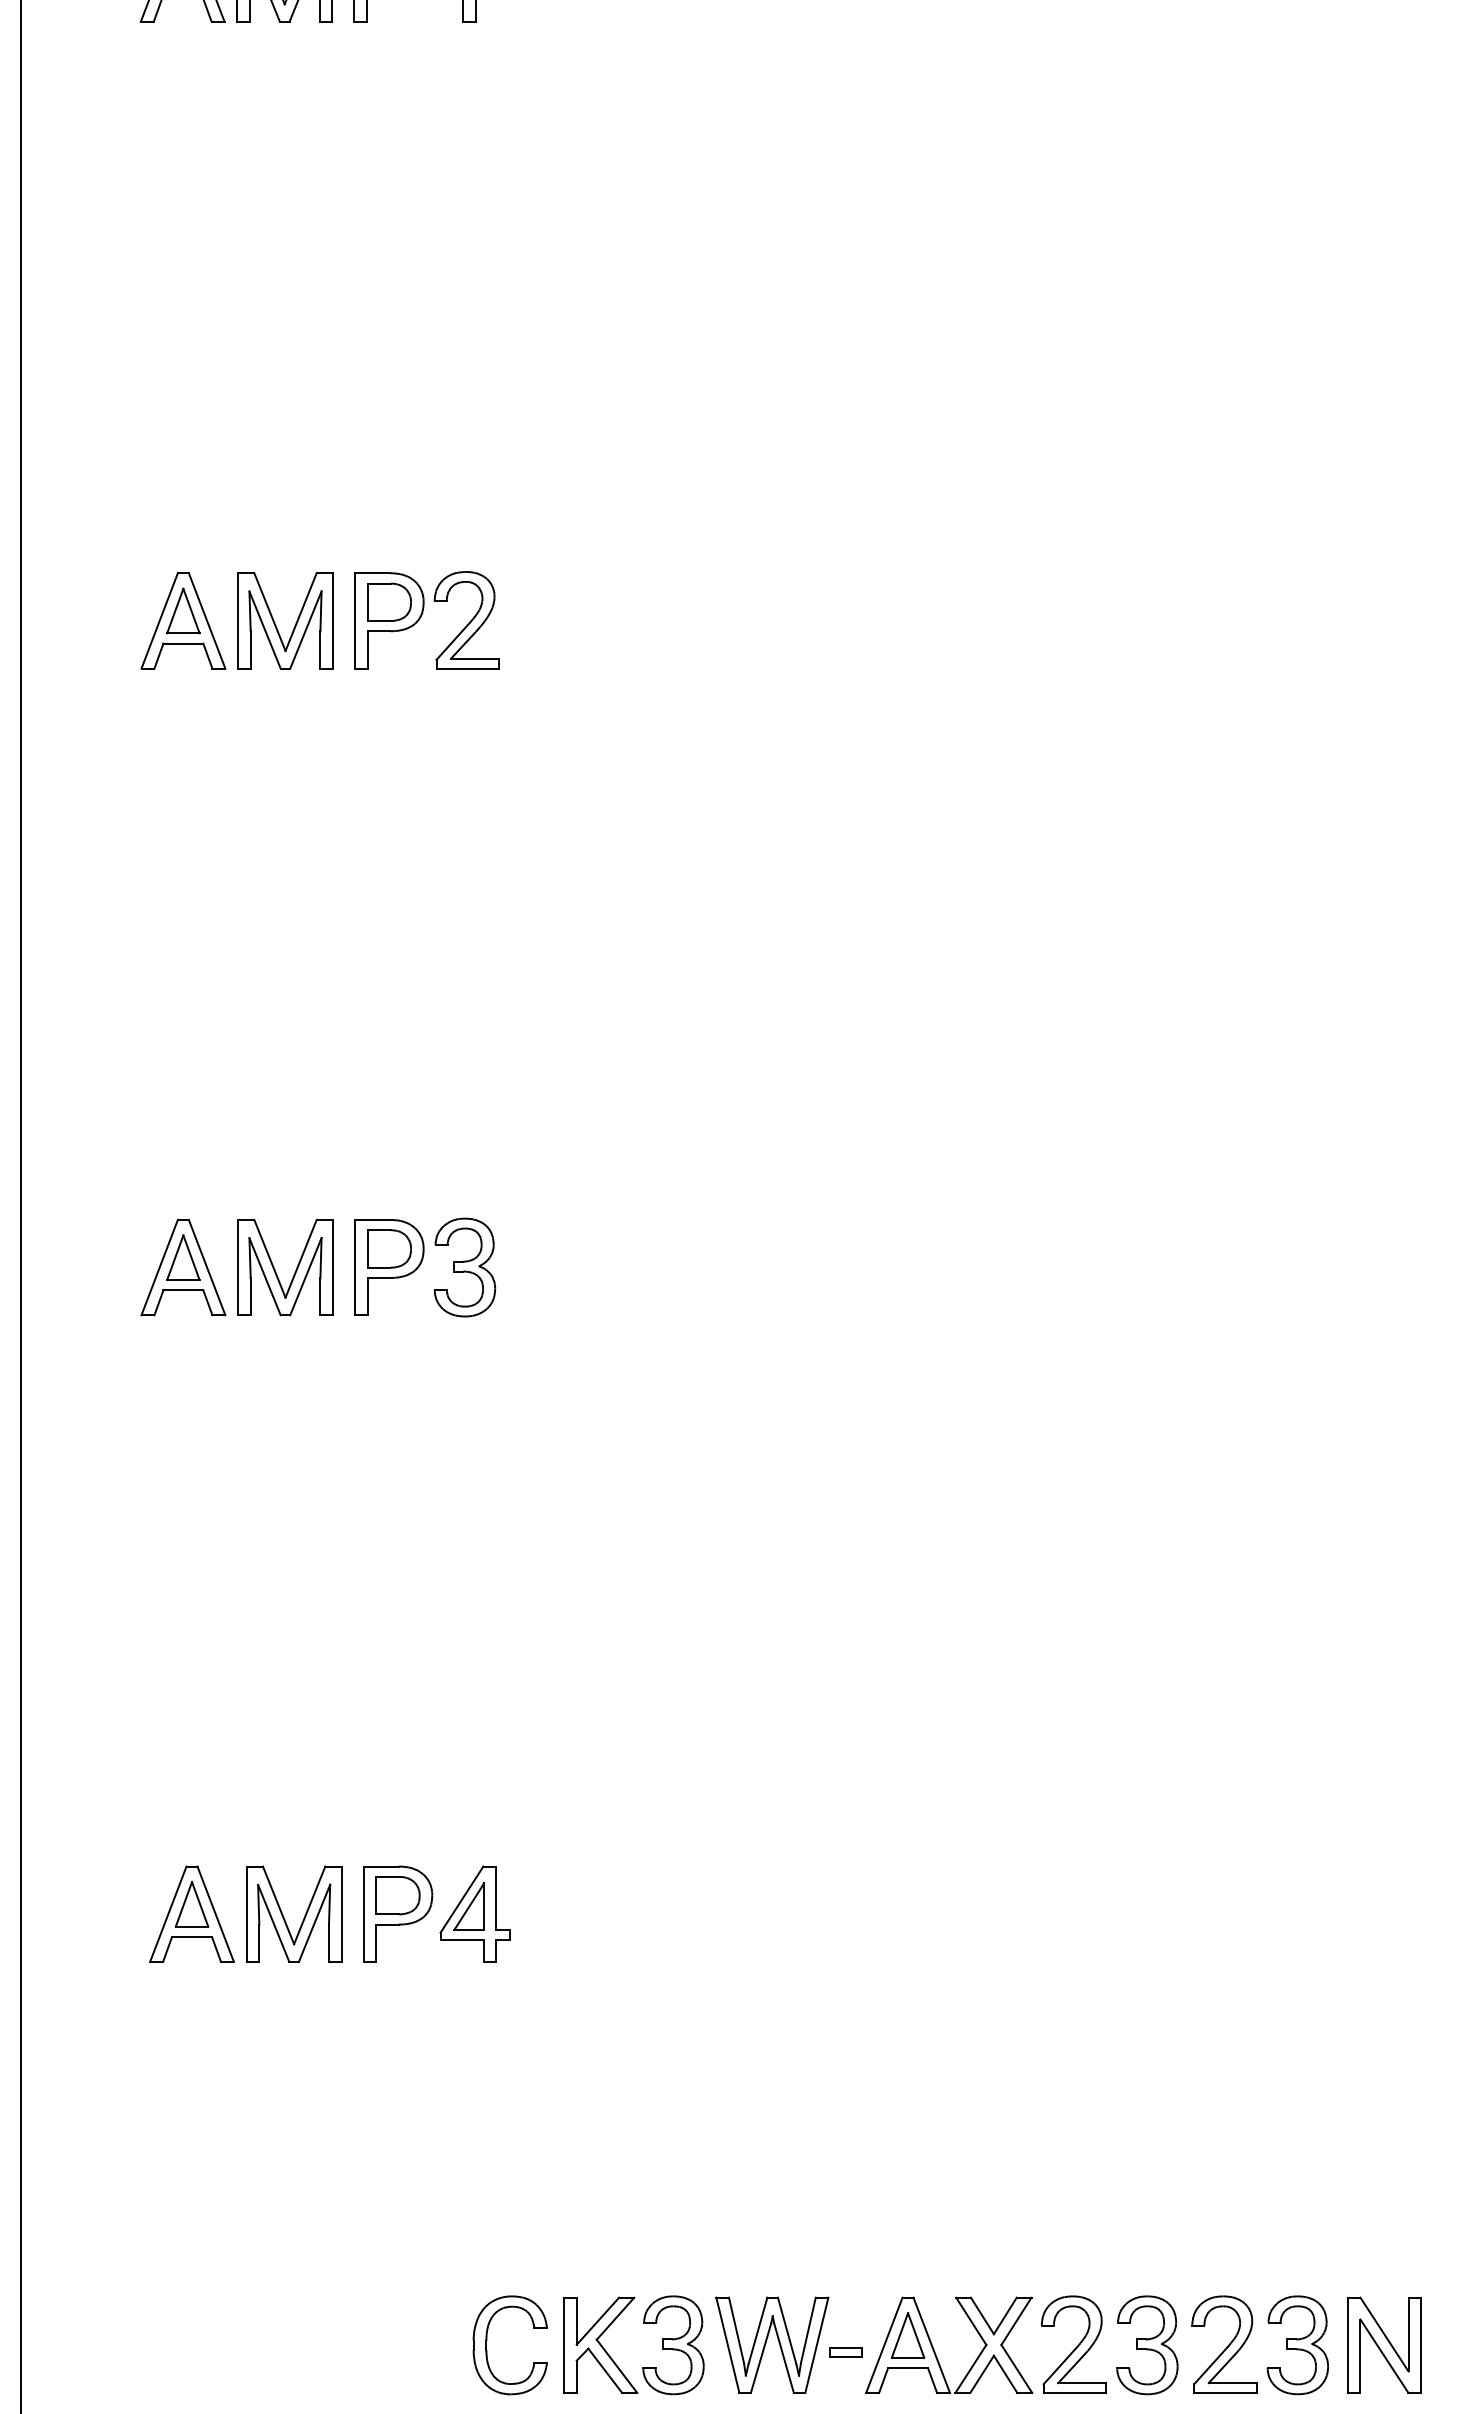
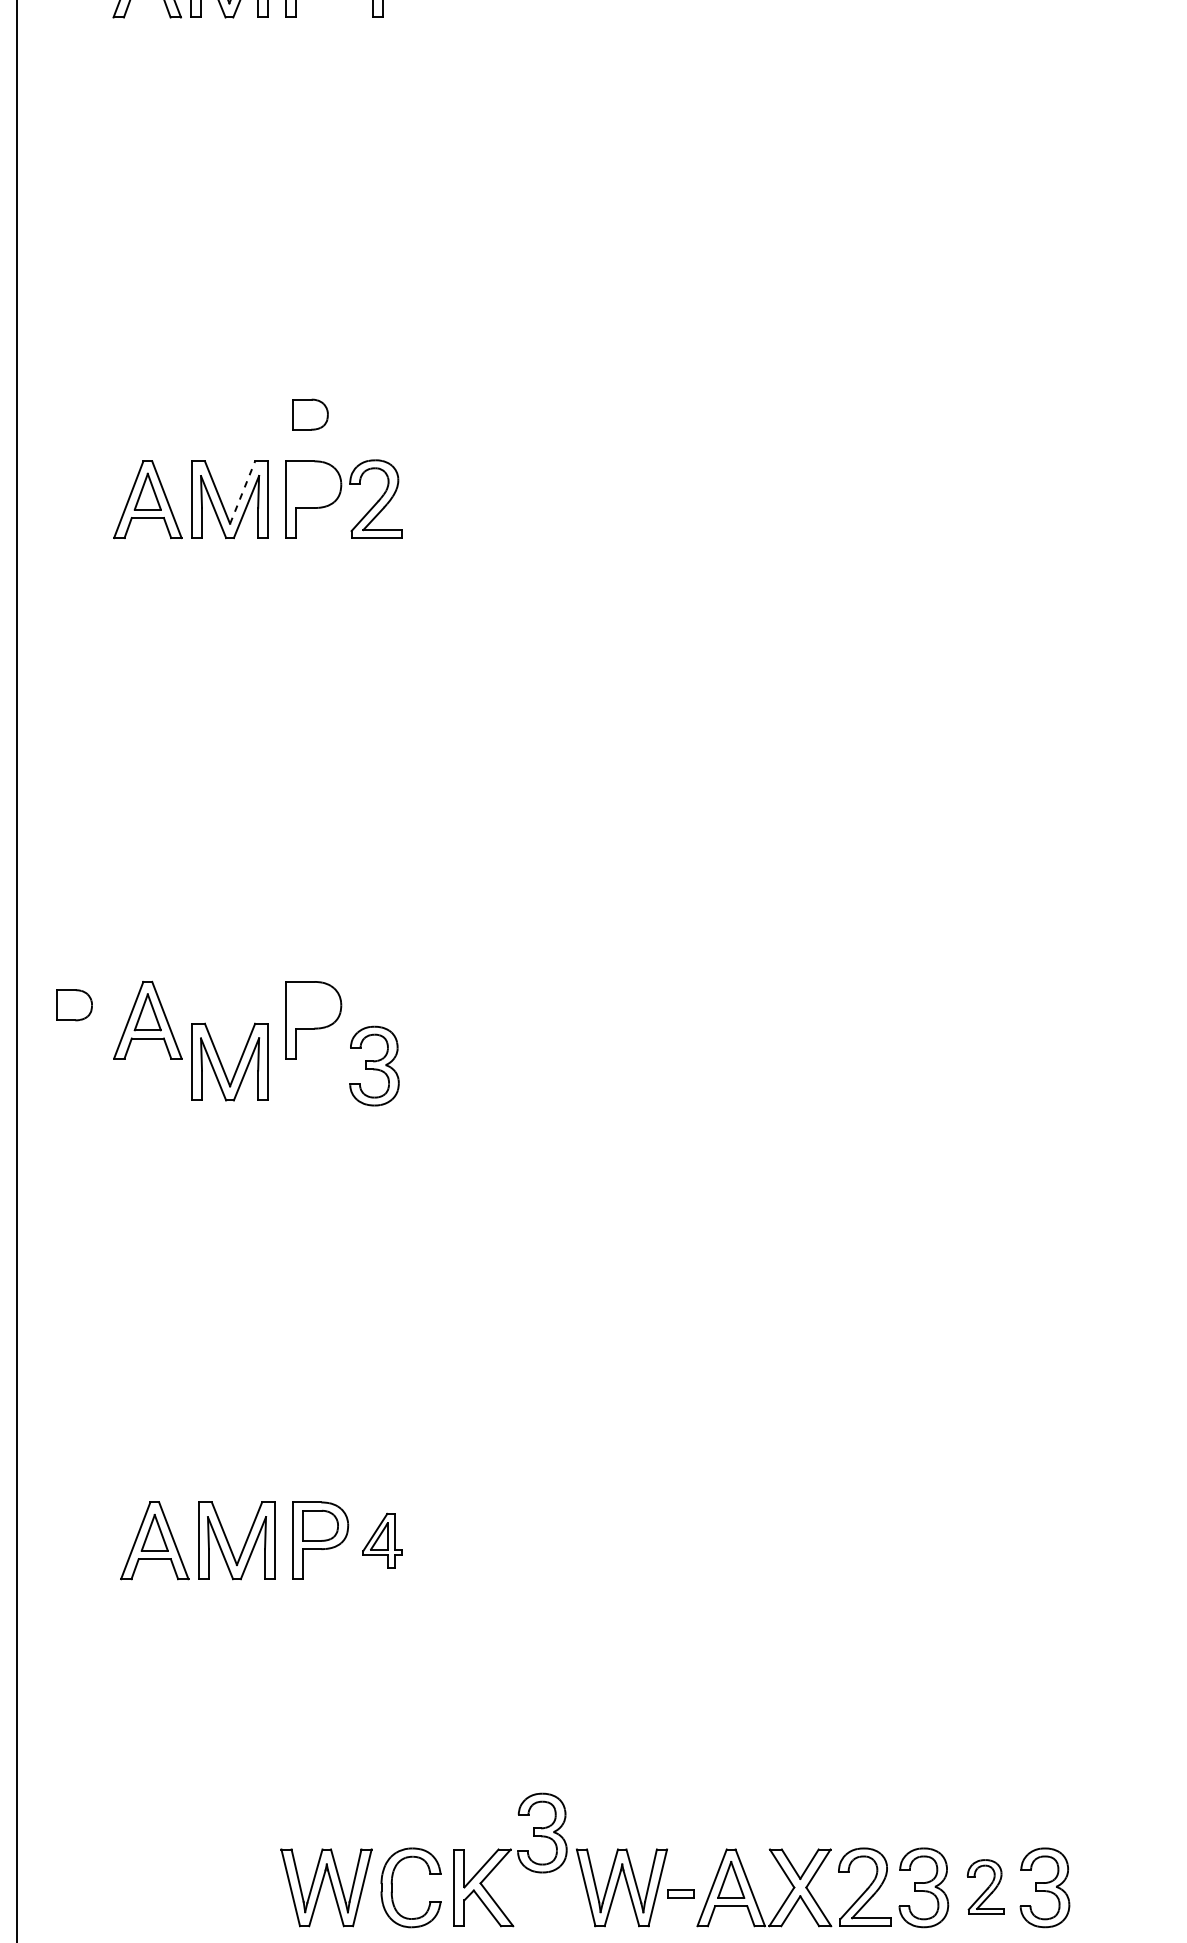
part: (389, 601) -> (310, 414), moved
line: (301, 612) -> (242, 492), solid -> dashed
part: (389, 1248) -> (74, 1004), moved
part: (464, 1267) -> (374, 1066), moved
part: (275, 1269) -> (221, 1063), moved
part: (474, 1913) -> (382, 1540), size x0.7
part: (399, 2343) -> (321, 1886), added
part: (1224, 2344) -> (985, 1887), size x0.7
part: (1384, 2344) -> (1114, 1887), removed
part: (673, 2345) -> (542, 1833), moved

